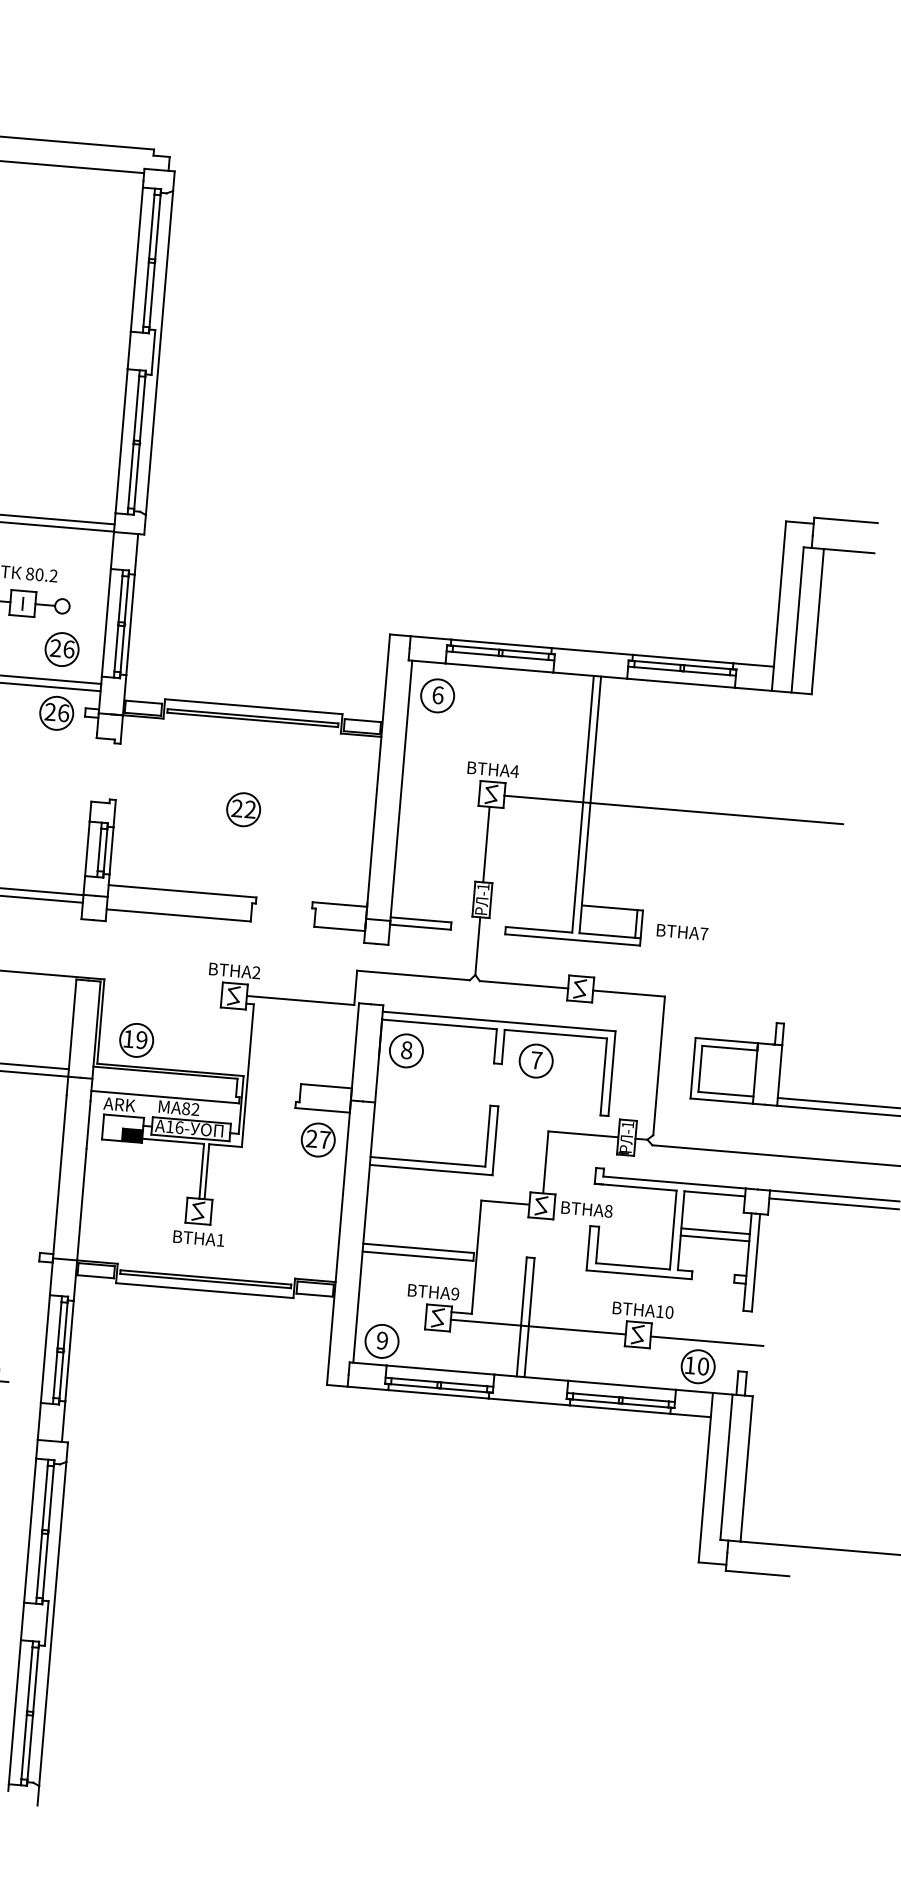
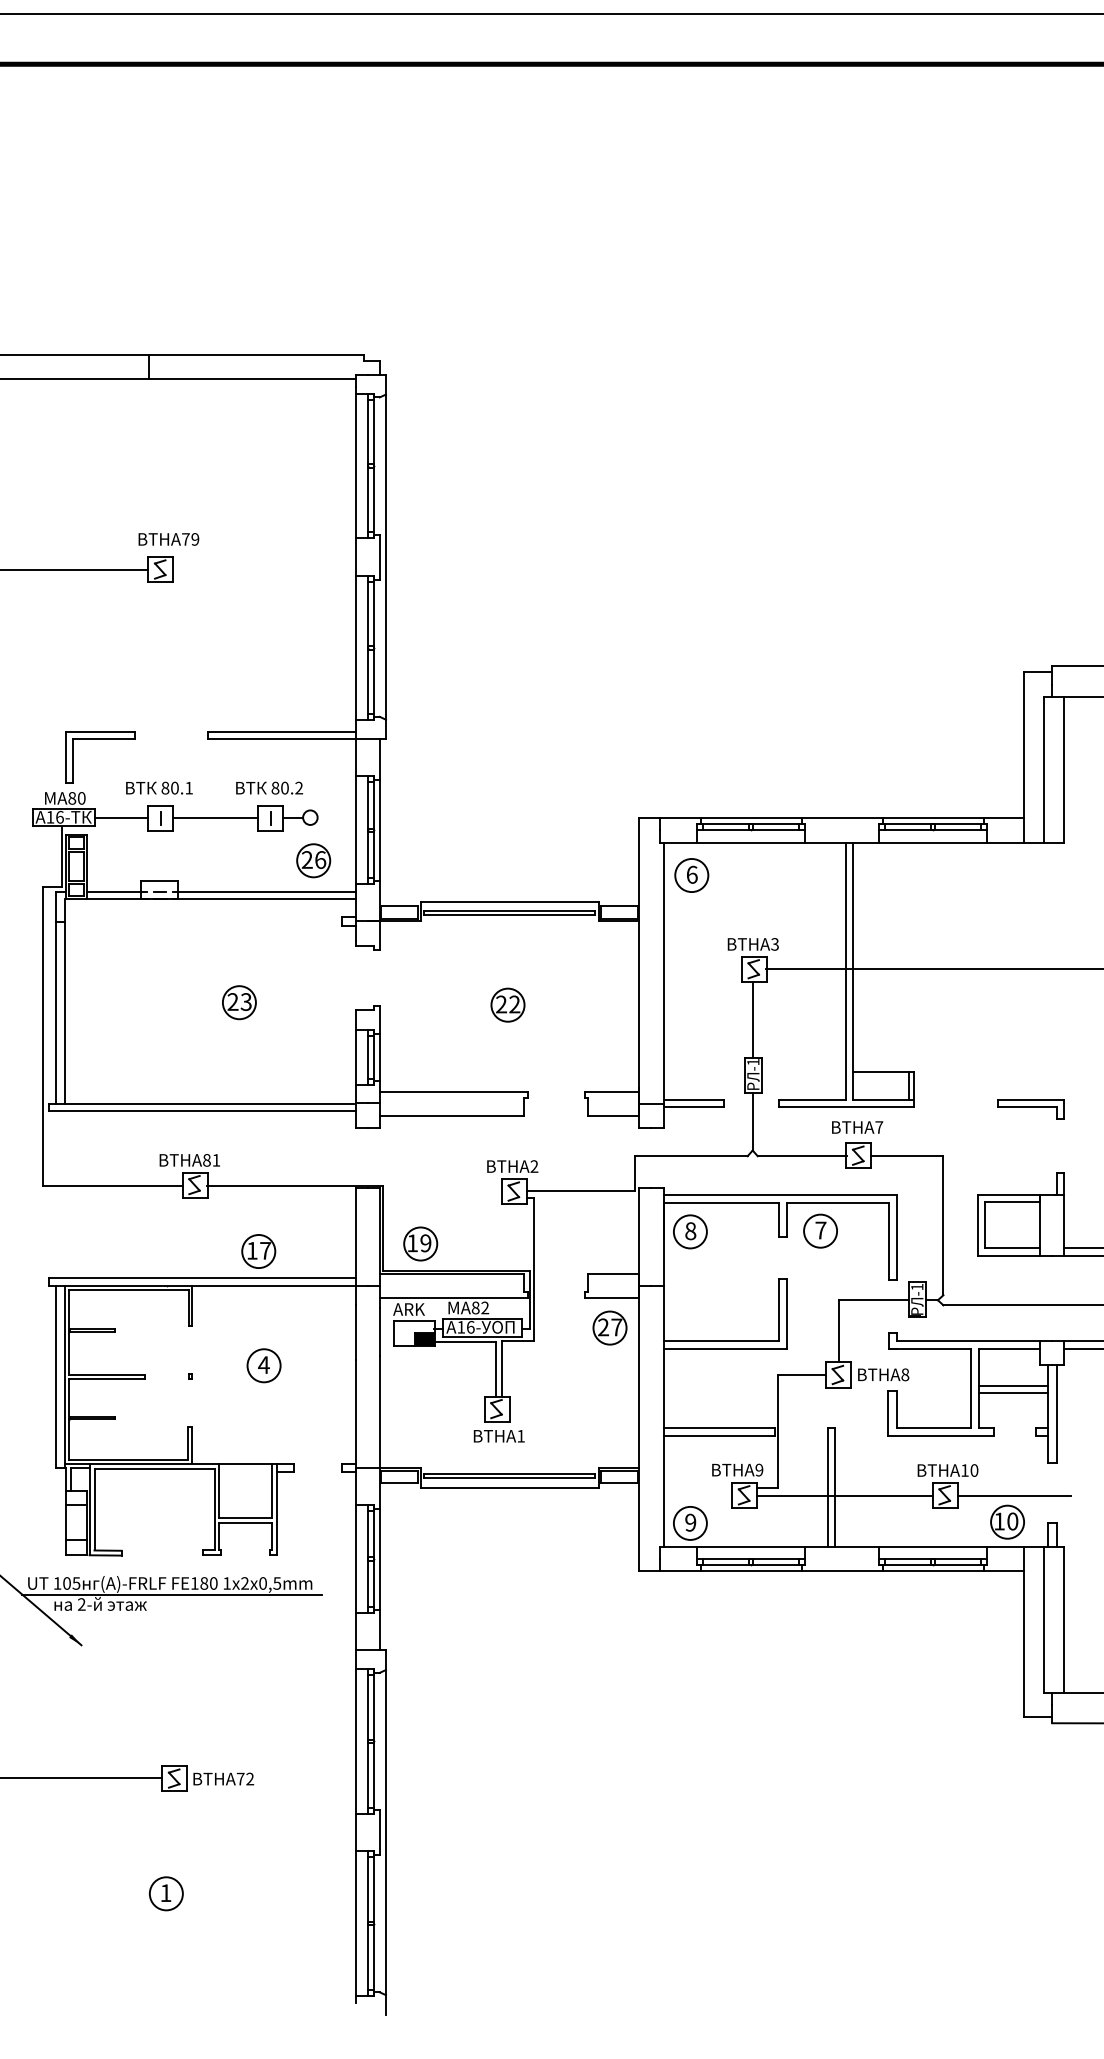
part: (56, 713) -> (313, 924), removed
text: (514, 771) -> (774, 944), 4 -> 3
text: (682, 932) -> (857, 1127), moved
part: (755, 957) -> (1030, 1109), added

